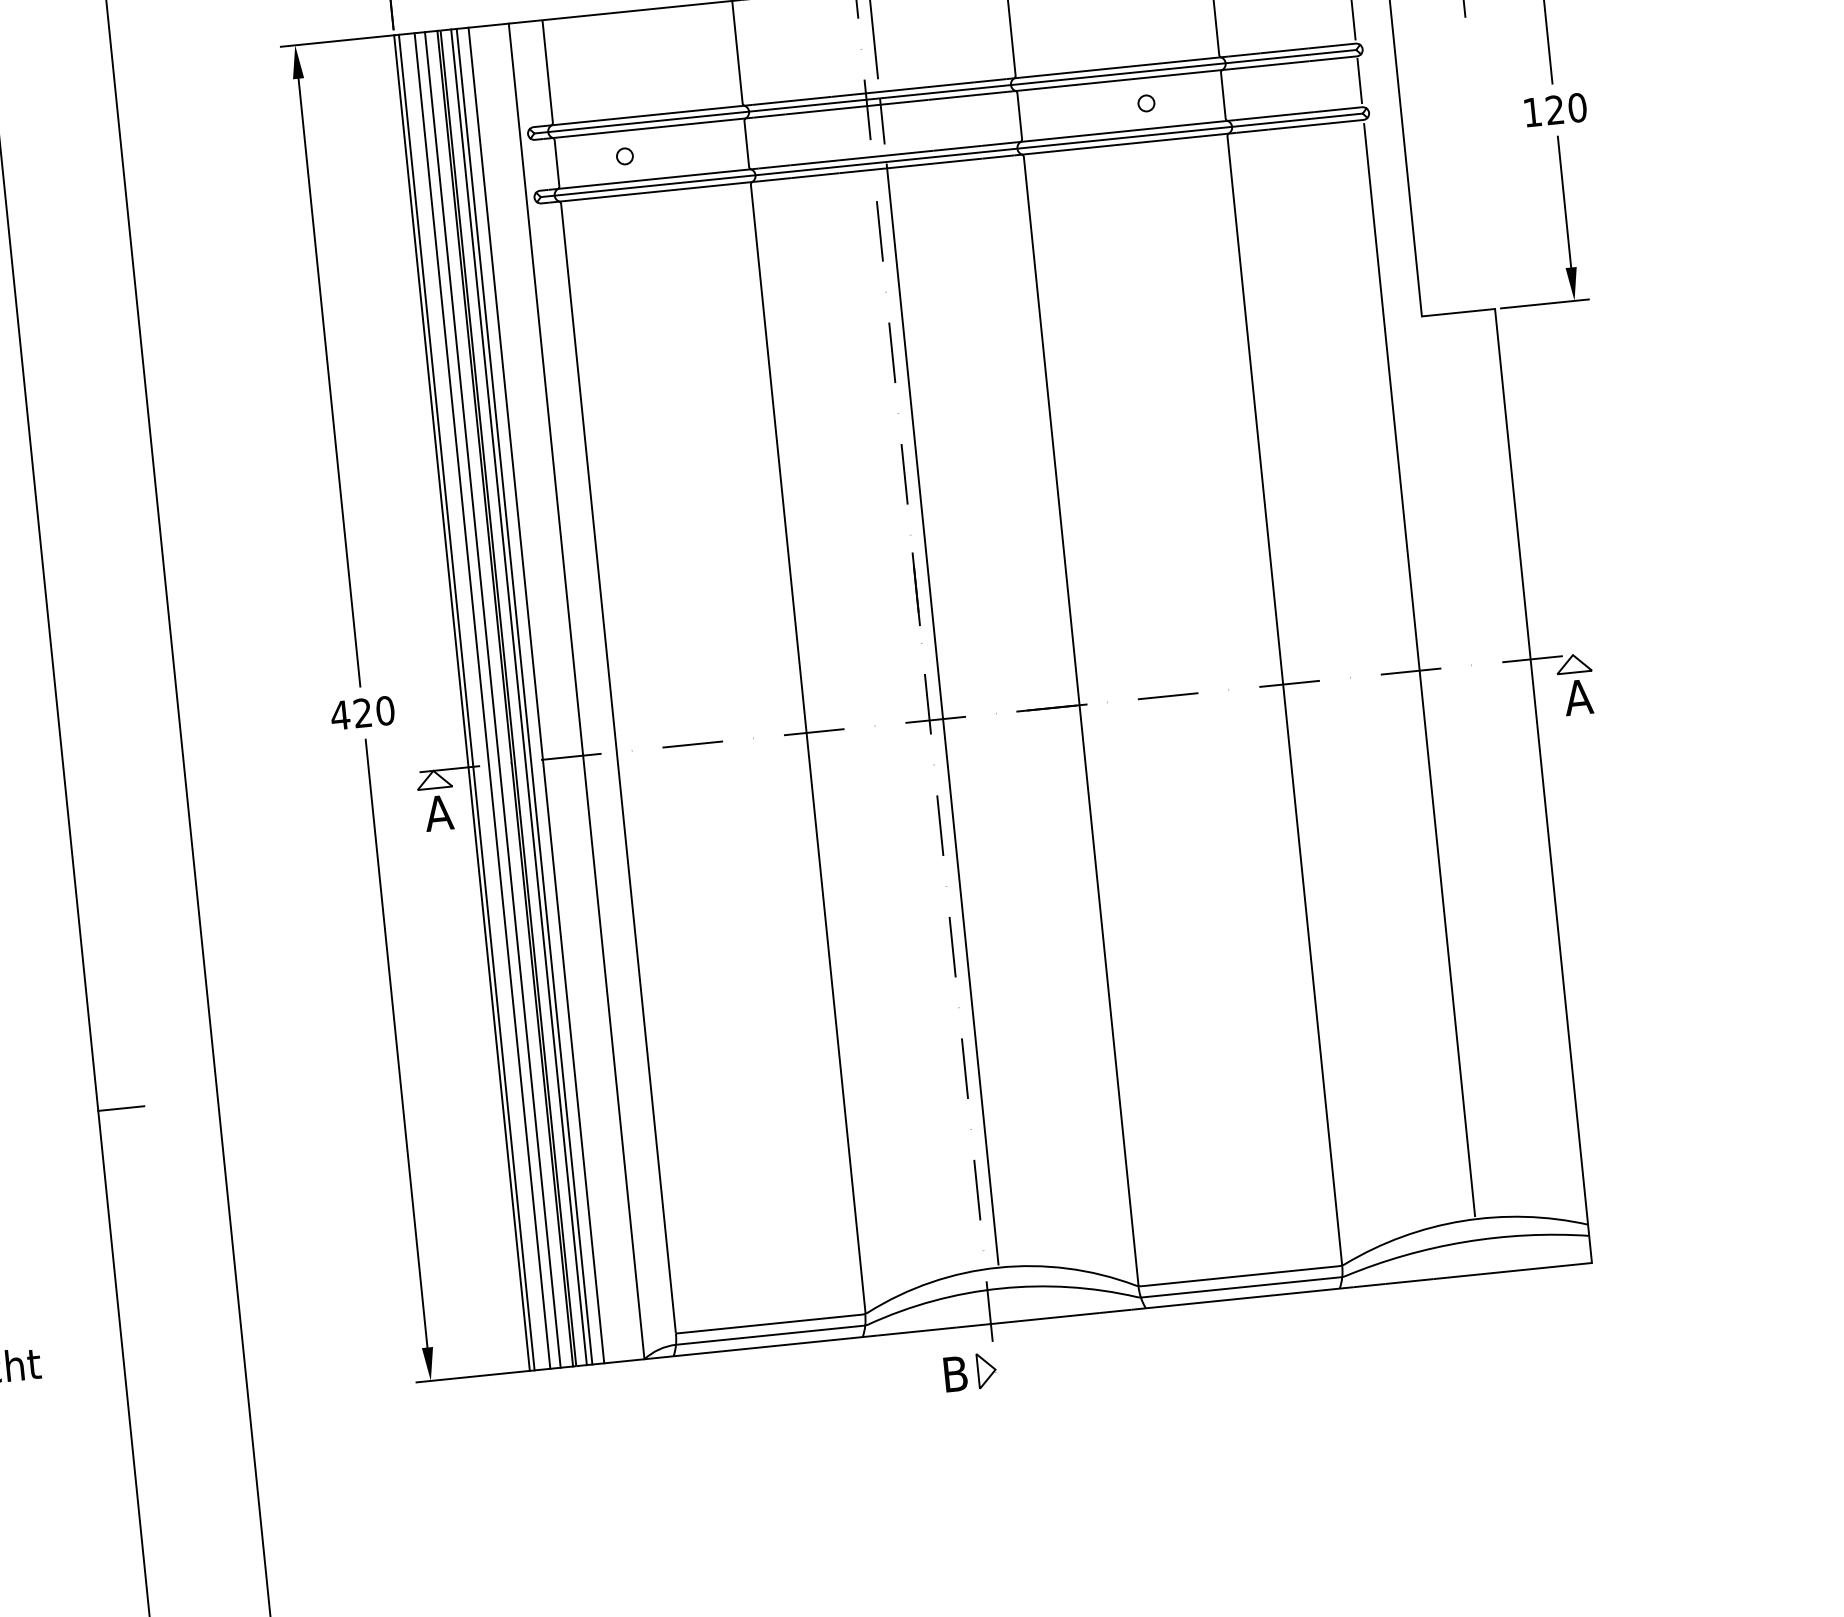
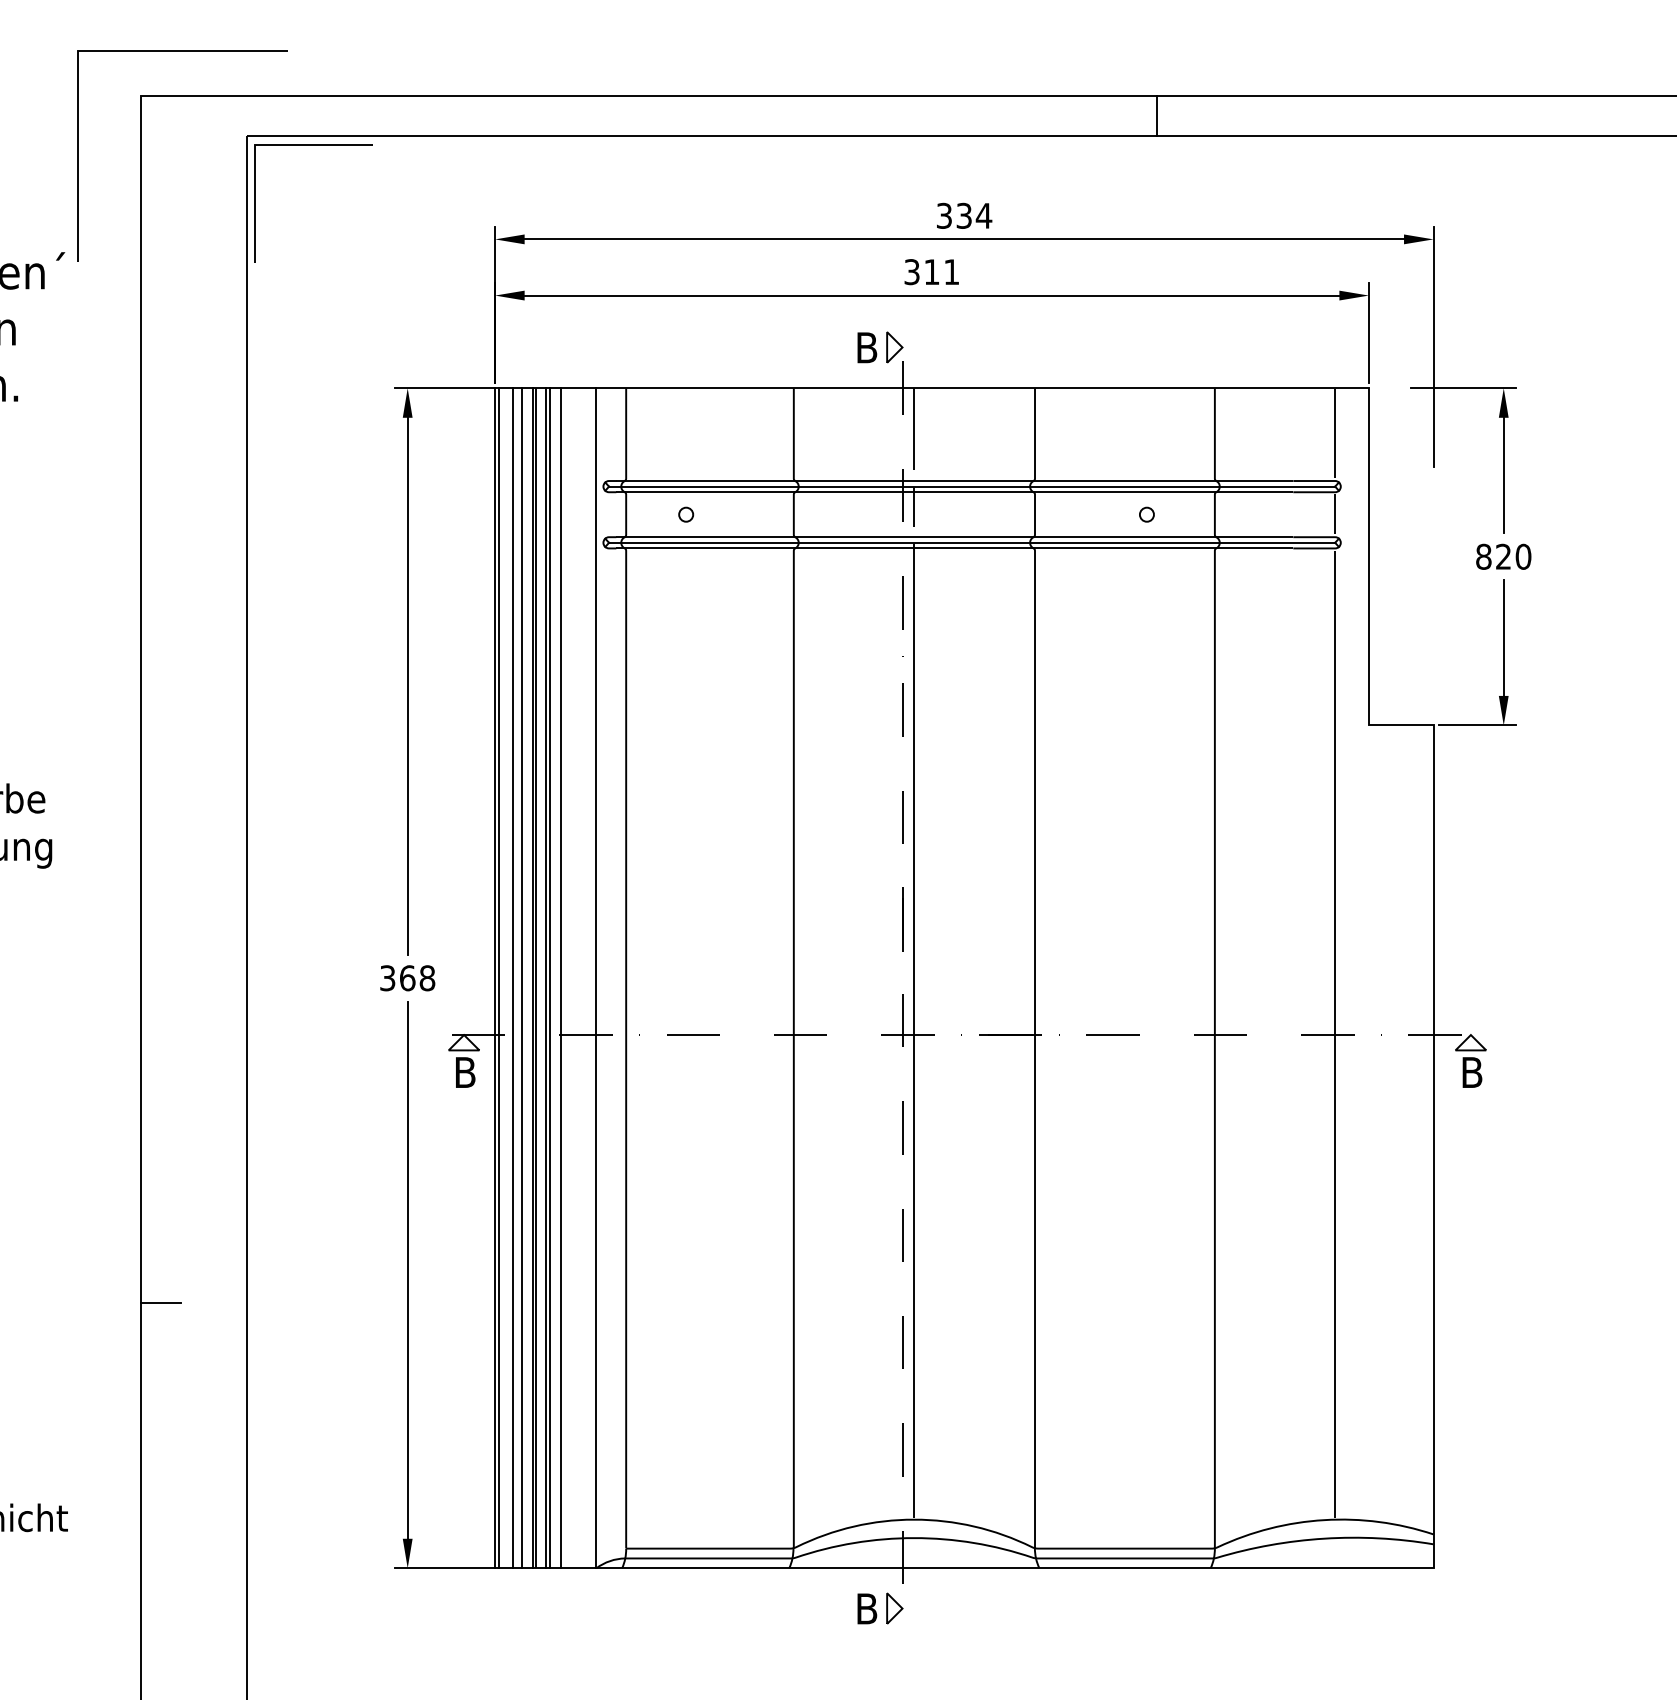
text: (1532, 112) -> (1483, 556), 120 -> 820
text: (1577, 697) -> (1471, 1072), A -> B
text: (362, 713) -> (407, 978), 420 -> 368
text: (438, 813) -> (464, 1072), A -> B

